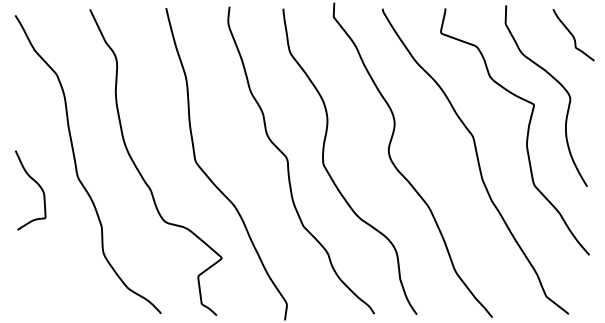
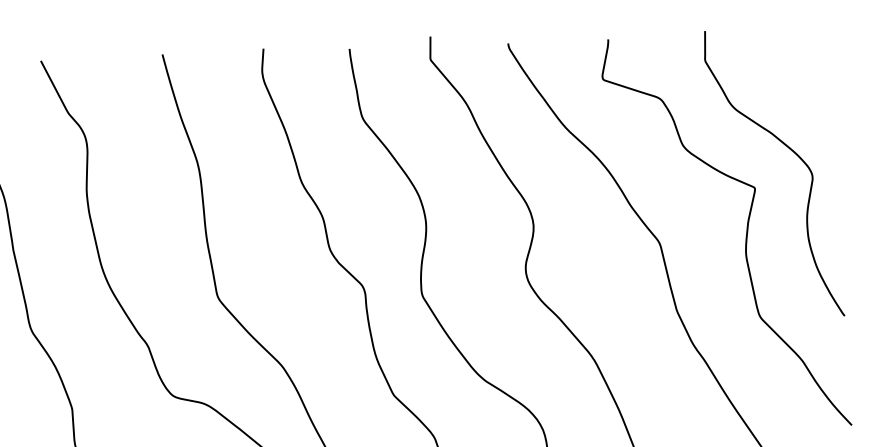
curve: (573, 35) -> (814, 75), removed

